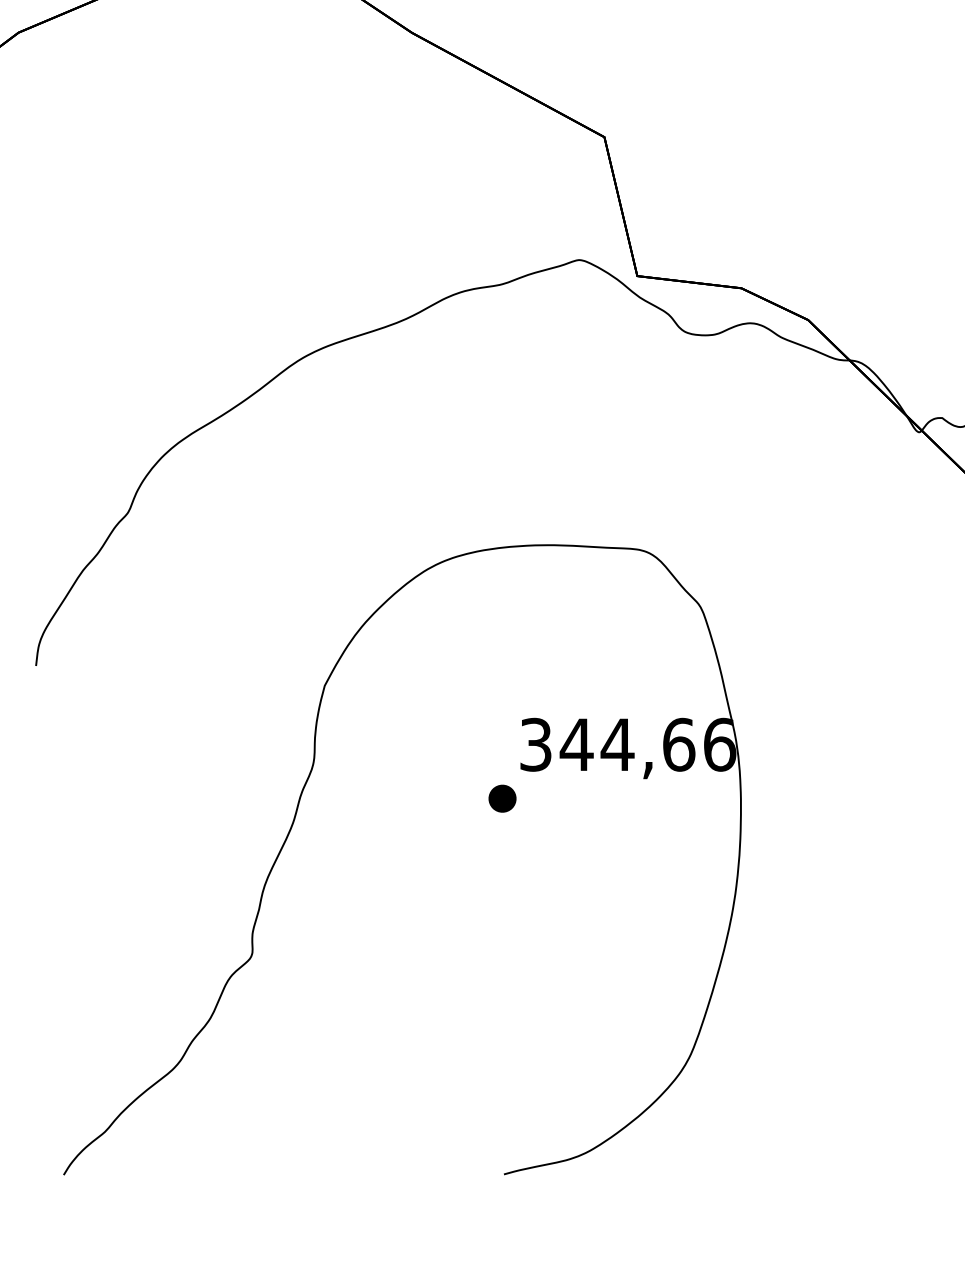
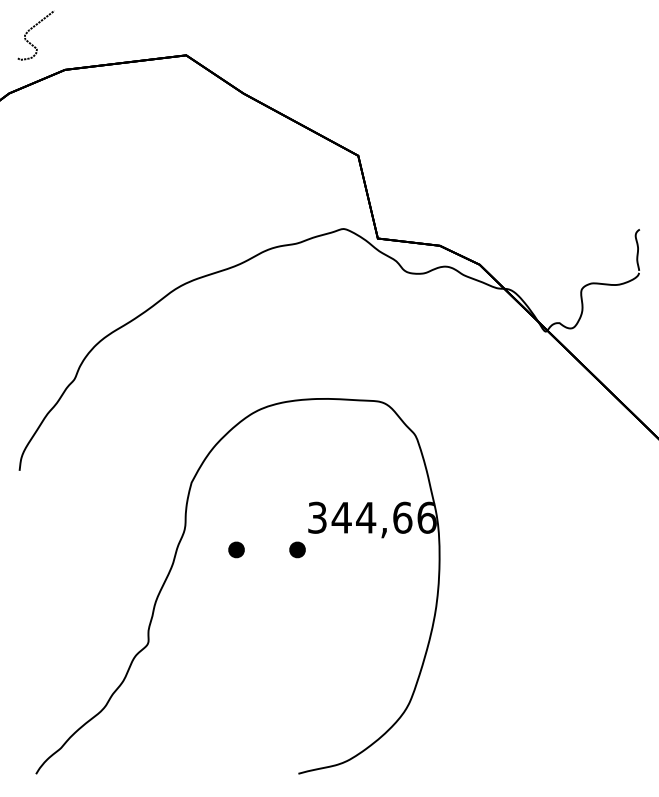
part: (400, 797) -> (236, 549), added

